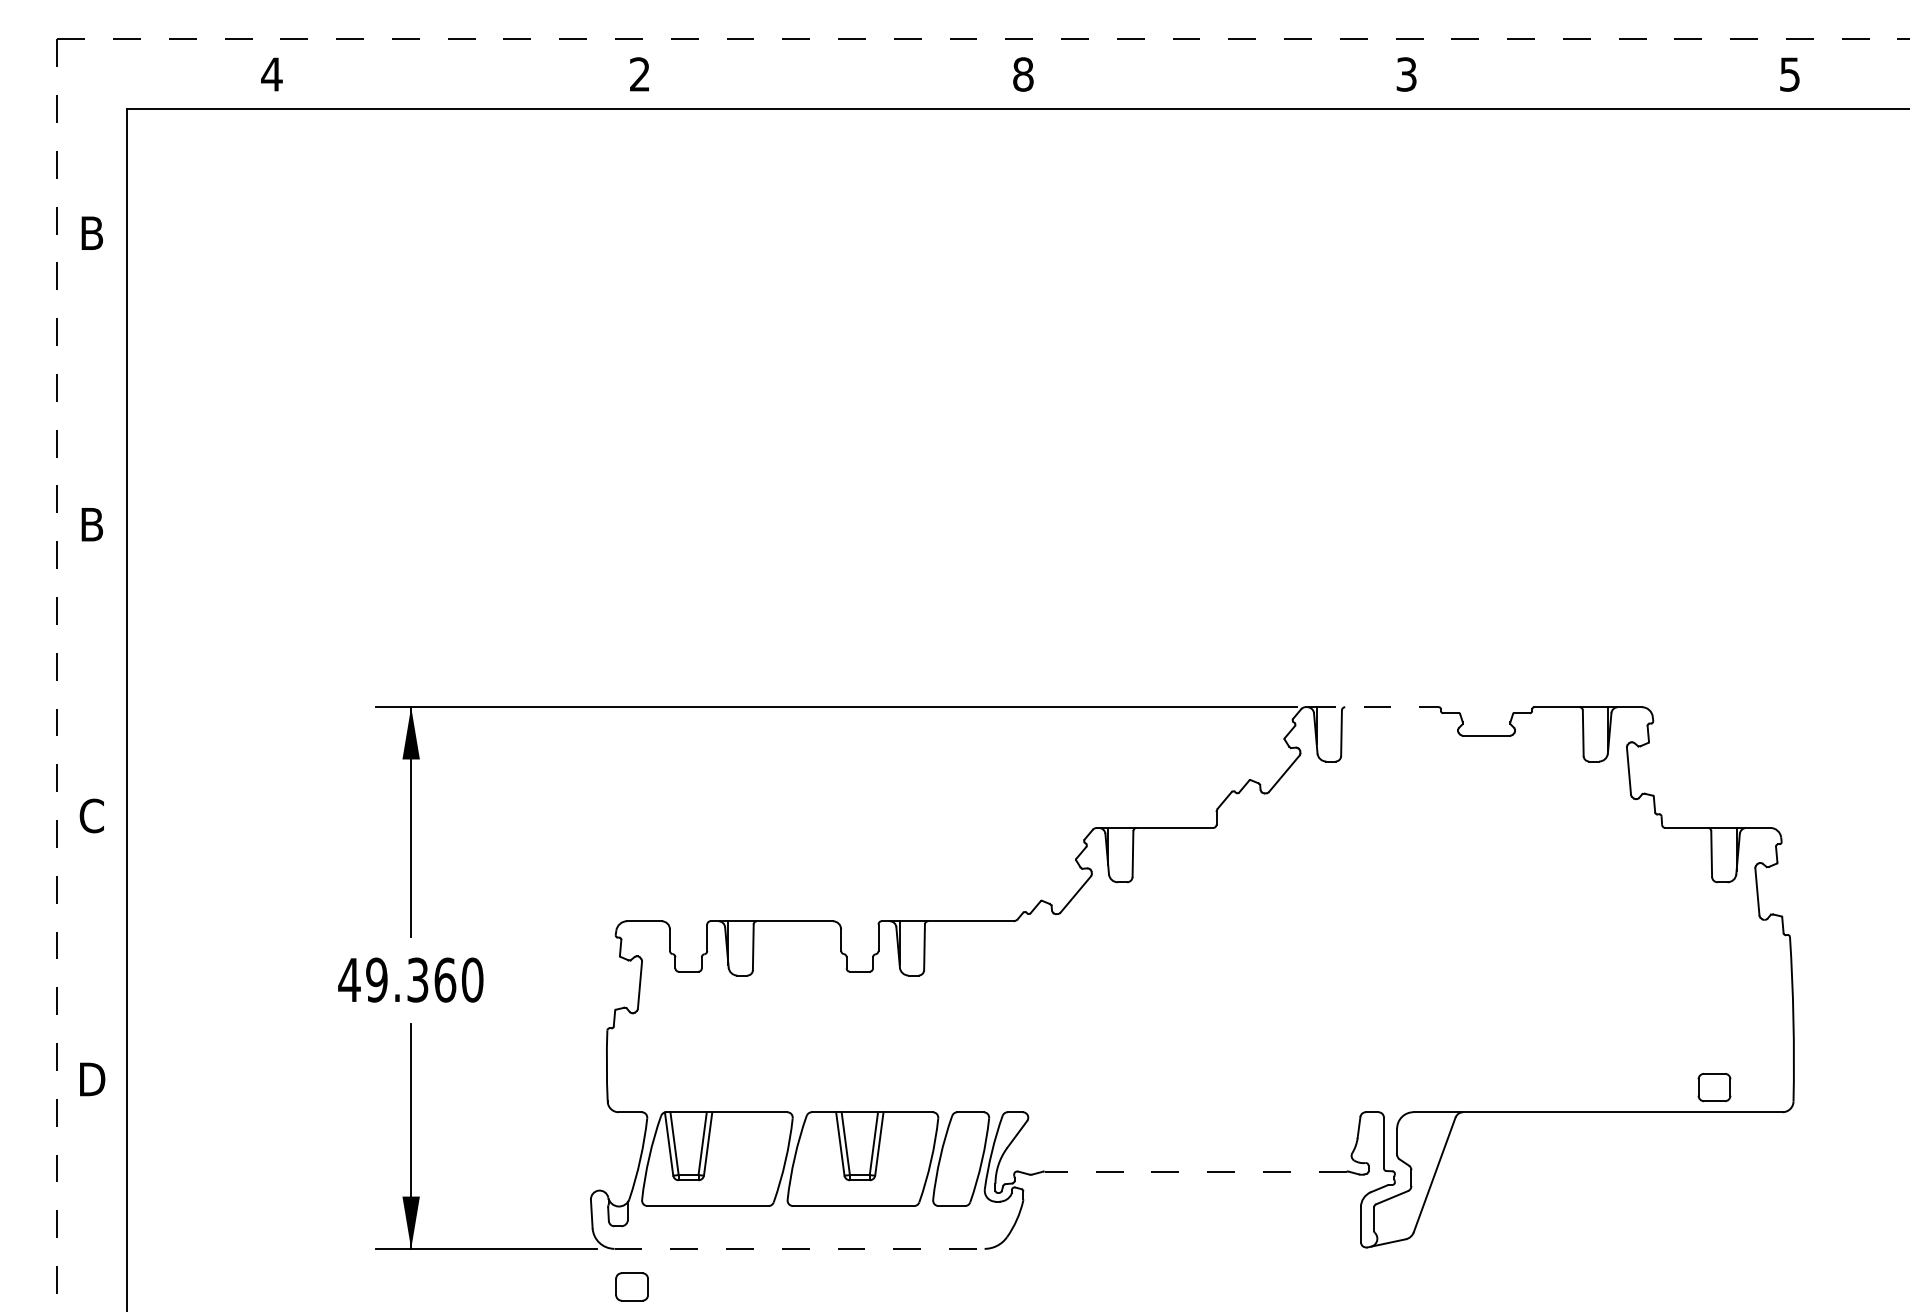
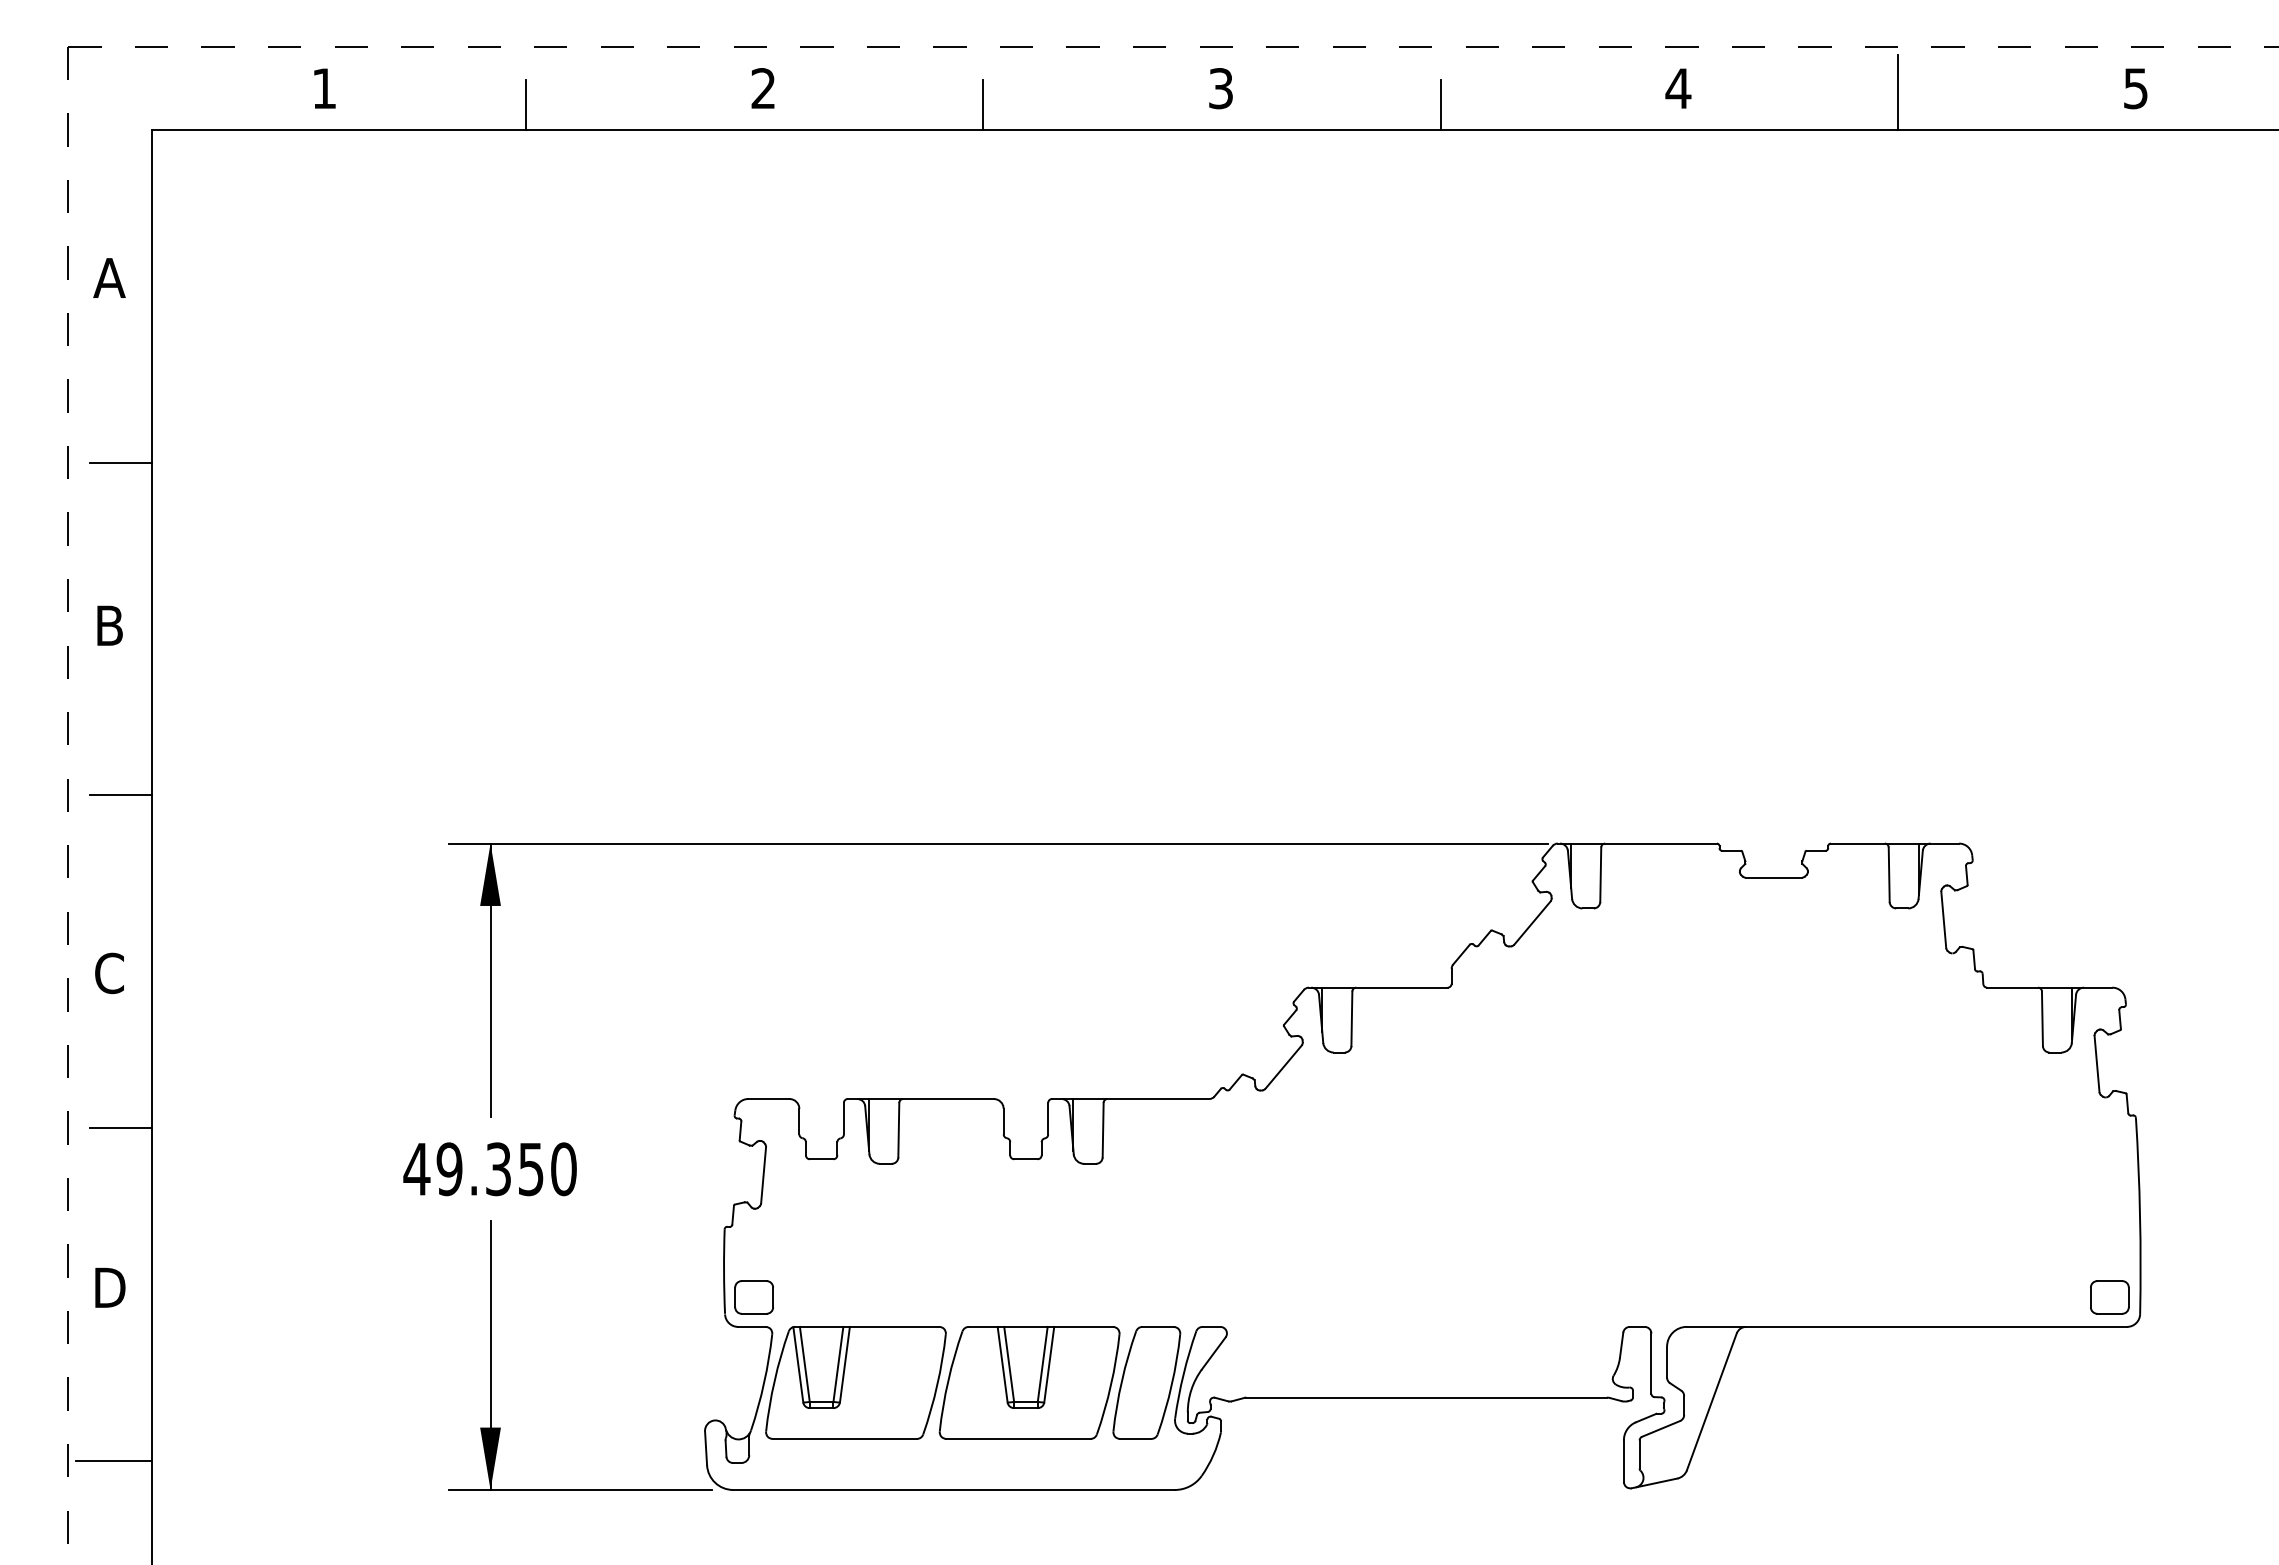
text: (272, 74) -> (324, 88), 4 -> 1
text: (1022, 74) -> (1220, 88), 8 -> 3
text: (1406, 74) -> (1678, 88), 3 -> 4
line: (1591, 77) -> (1898, 92), added
line: (440, 87) -> (525, 104), added
line: (824, 87) -> (983, 104), added
line: (1207, 87) -> (1440, 104), added
text: (91, 232) -> (109, 277), B -> A
line: (101, 387) -> (120, 462), added
line: (101, 666) -> (120, 795), added
line: (1374, 707) -> (1639, 843), dashed -> solid
line: (101, 945) -> (120, 1127), added
text: (445, 980) -> (531, 1169), 49.360 -> 49.350
part: (1714, 1087) -> (2109, 1297), moved
line: (1195, 1171) -> (1426, 1397), dashed -> solid
line: (94, 1224) -> (112, 1460), added
line: (799, 1248) -> (954, 1489), dashed -> solid
part: (631, 1287) -> (753, 1297), moved

